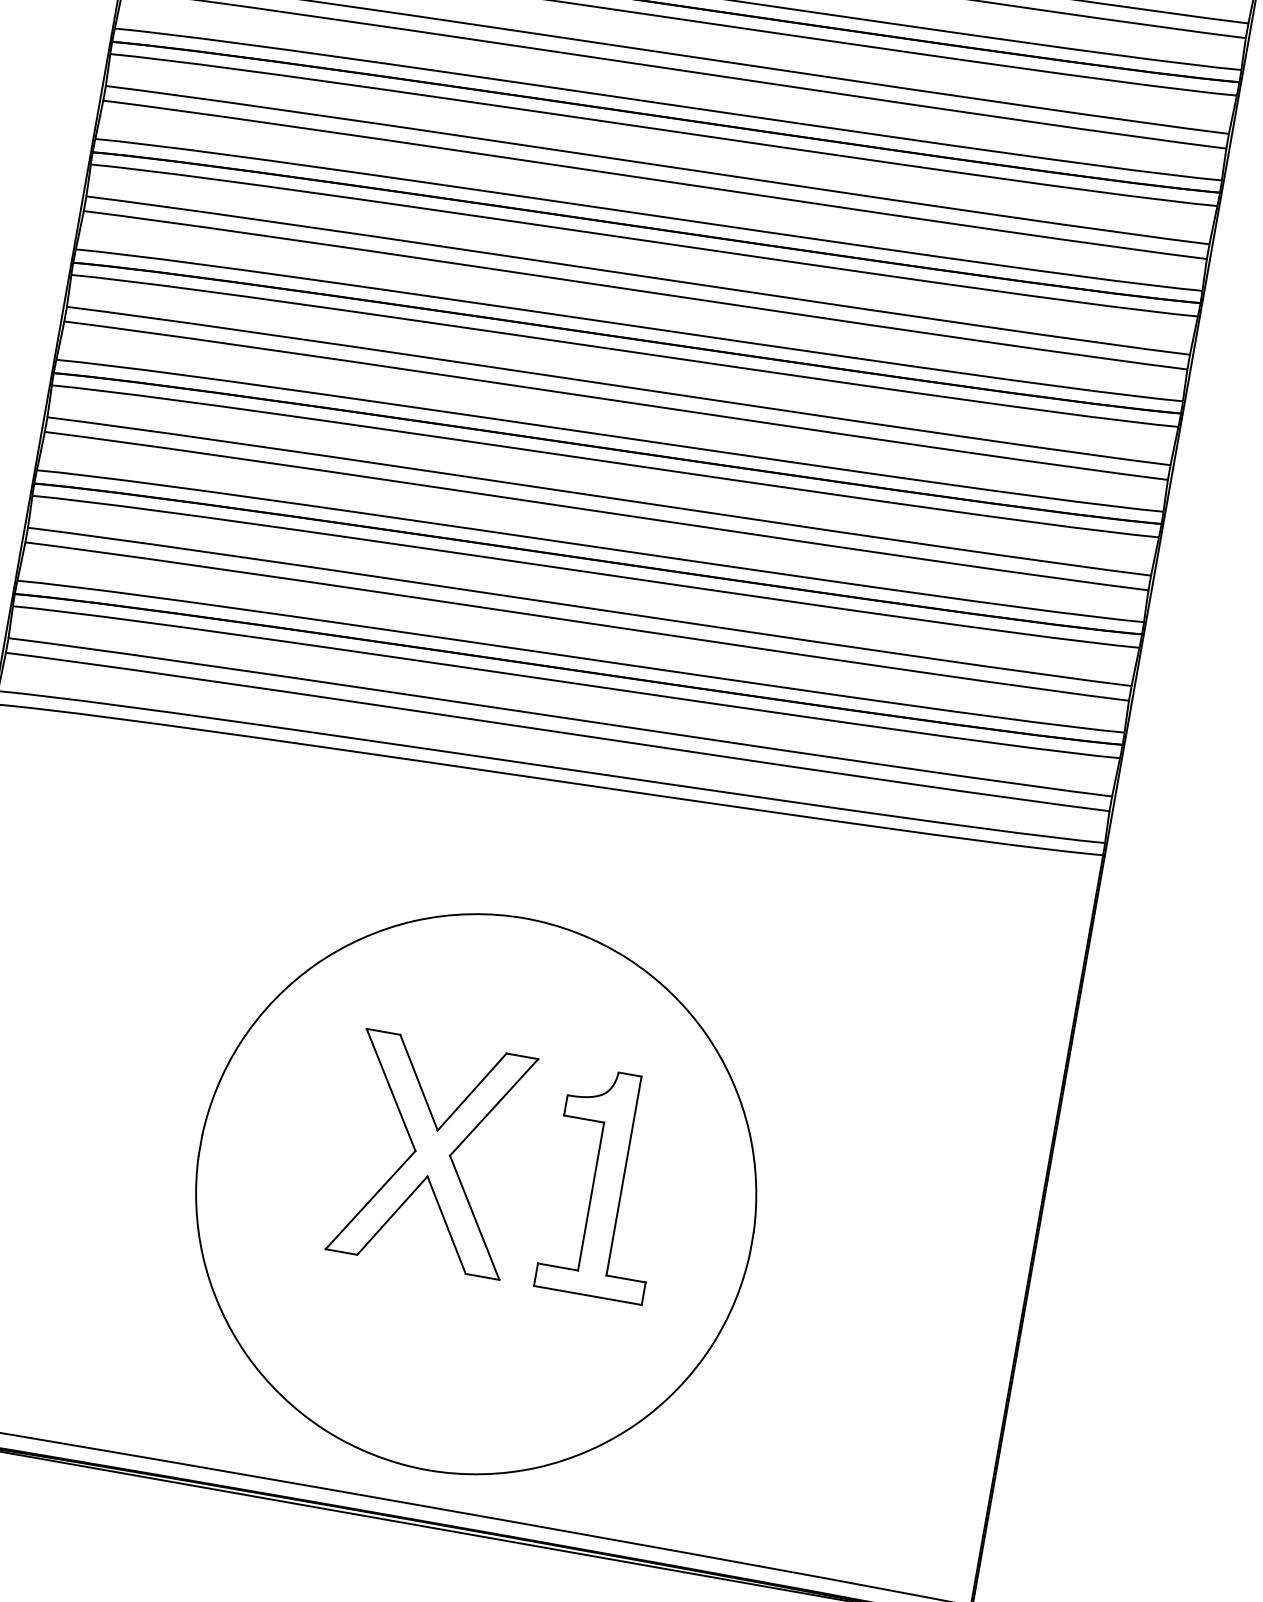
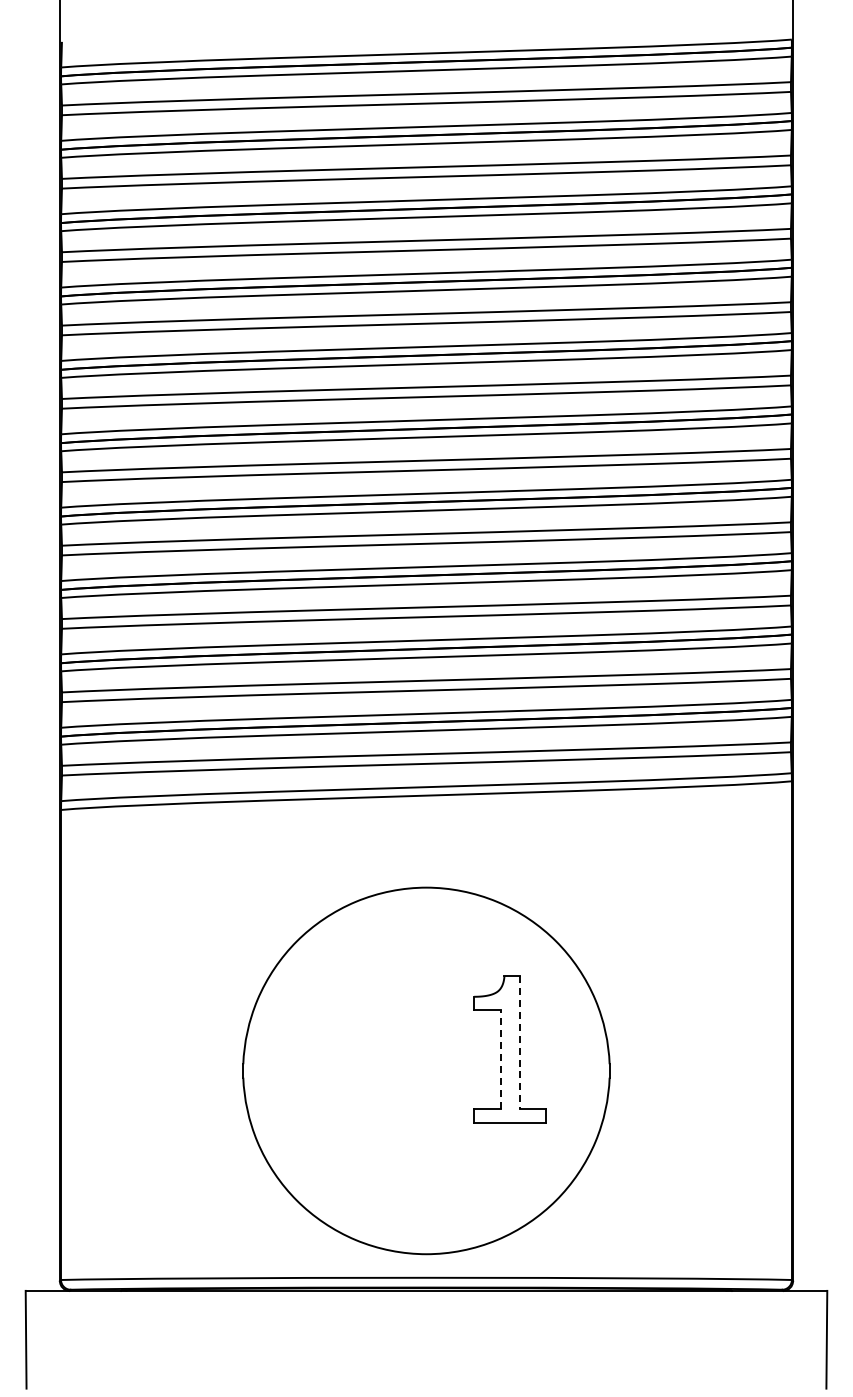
part: (432, 1153) -> (393, 1049), removed
line: (623, 1176) -> (519, 1042), solid -> dashed
line: (590, 1195) -> (500, 1058), solid -> dashed

